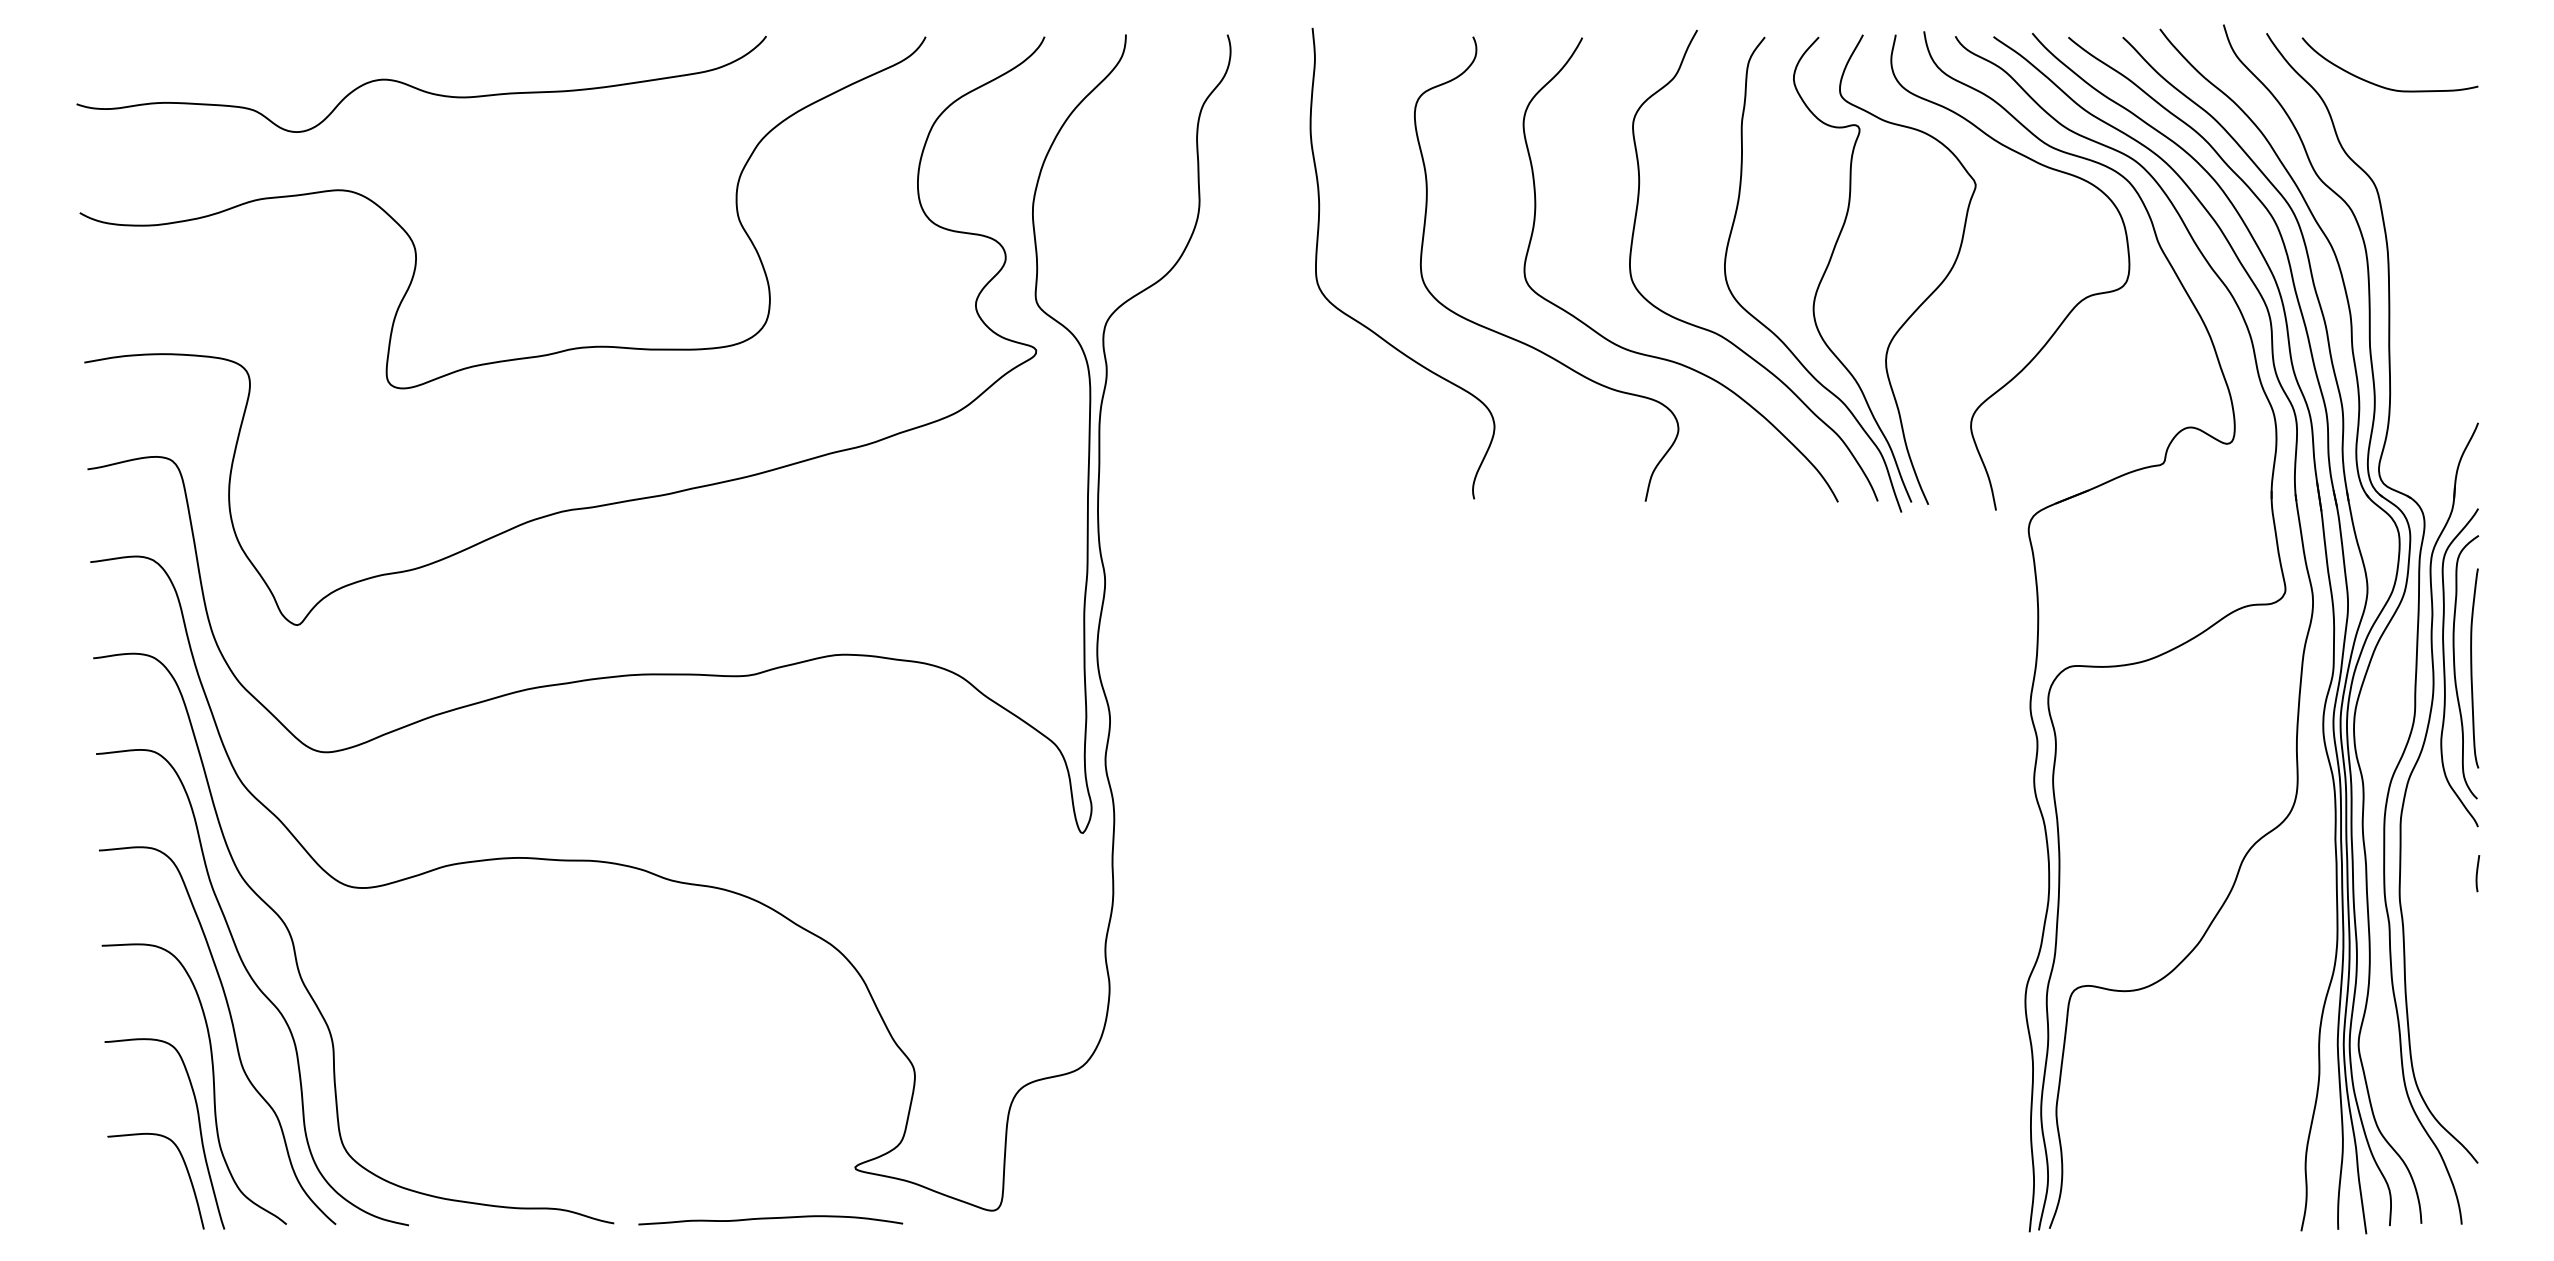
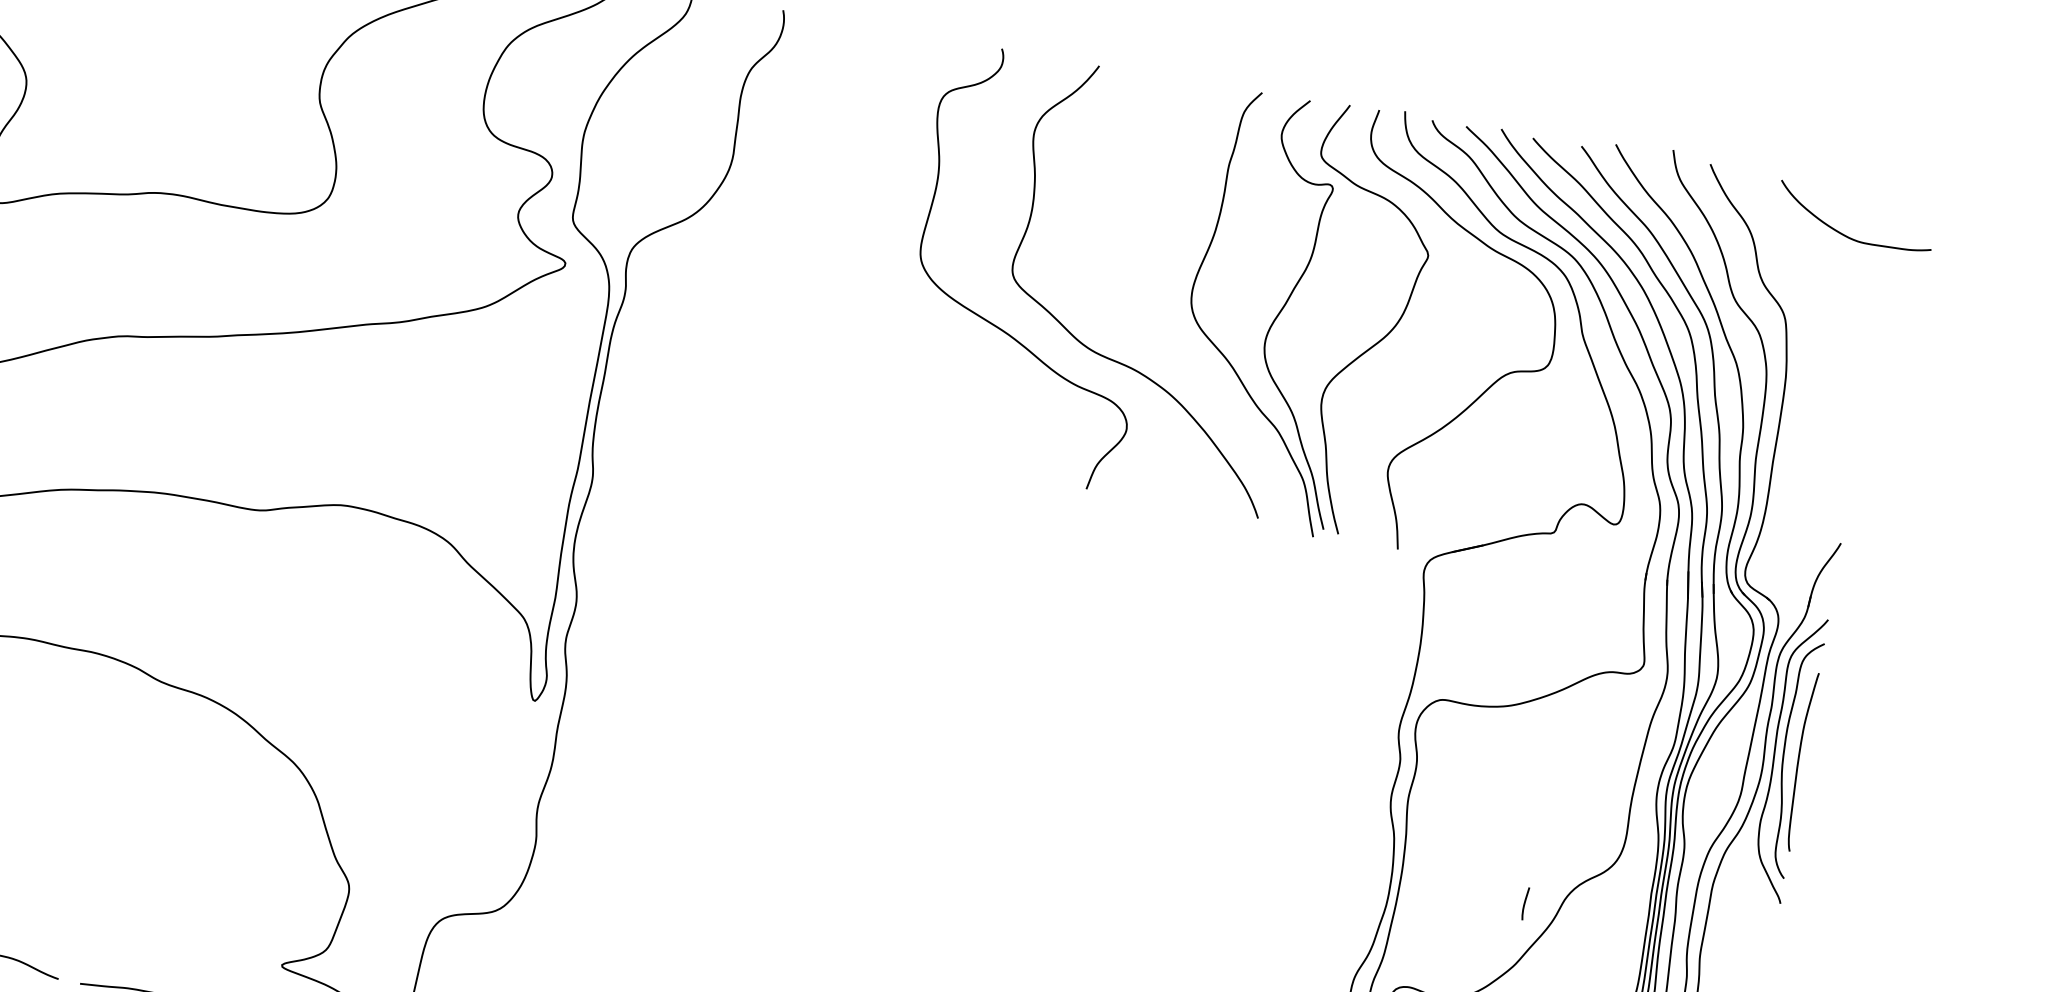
curve: (2381, 85) -> (1845, 234), moved
curve: (1364, 324) -> (862, 289), removed
curve: (1718, 333) -> (1176, 350), removed
curve: (2477, 873) -> (1525, 903), moved

